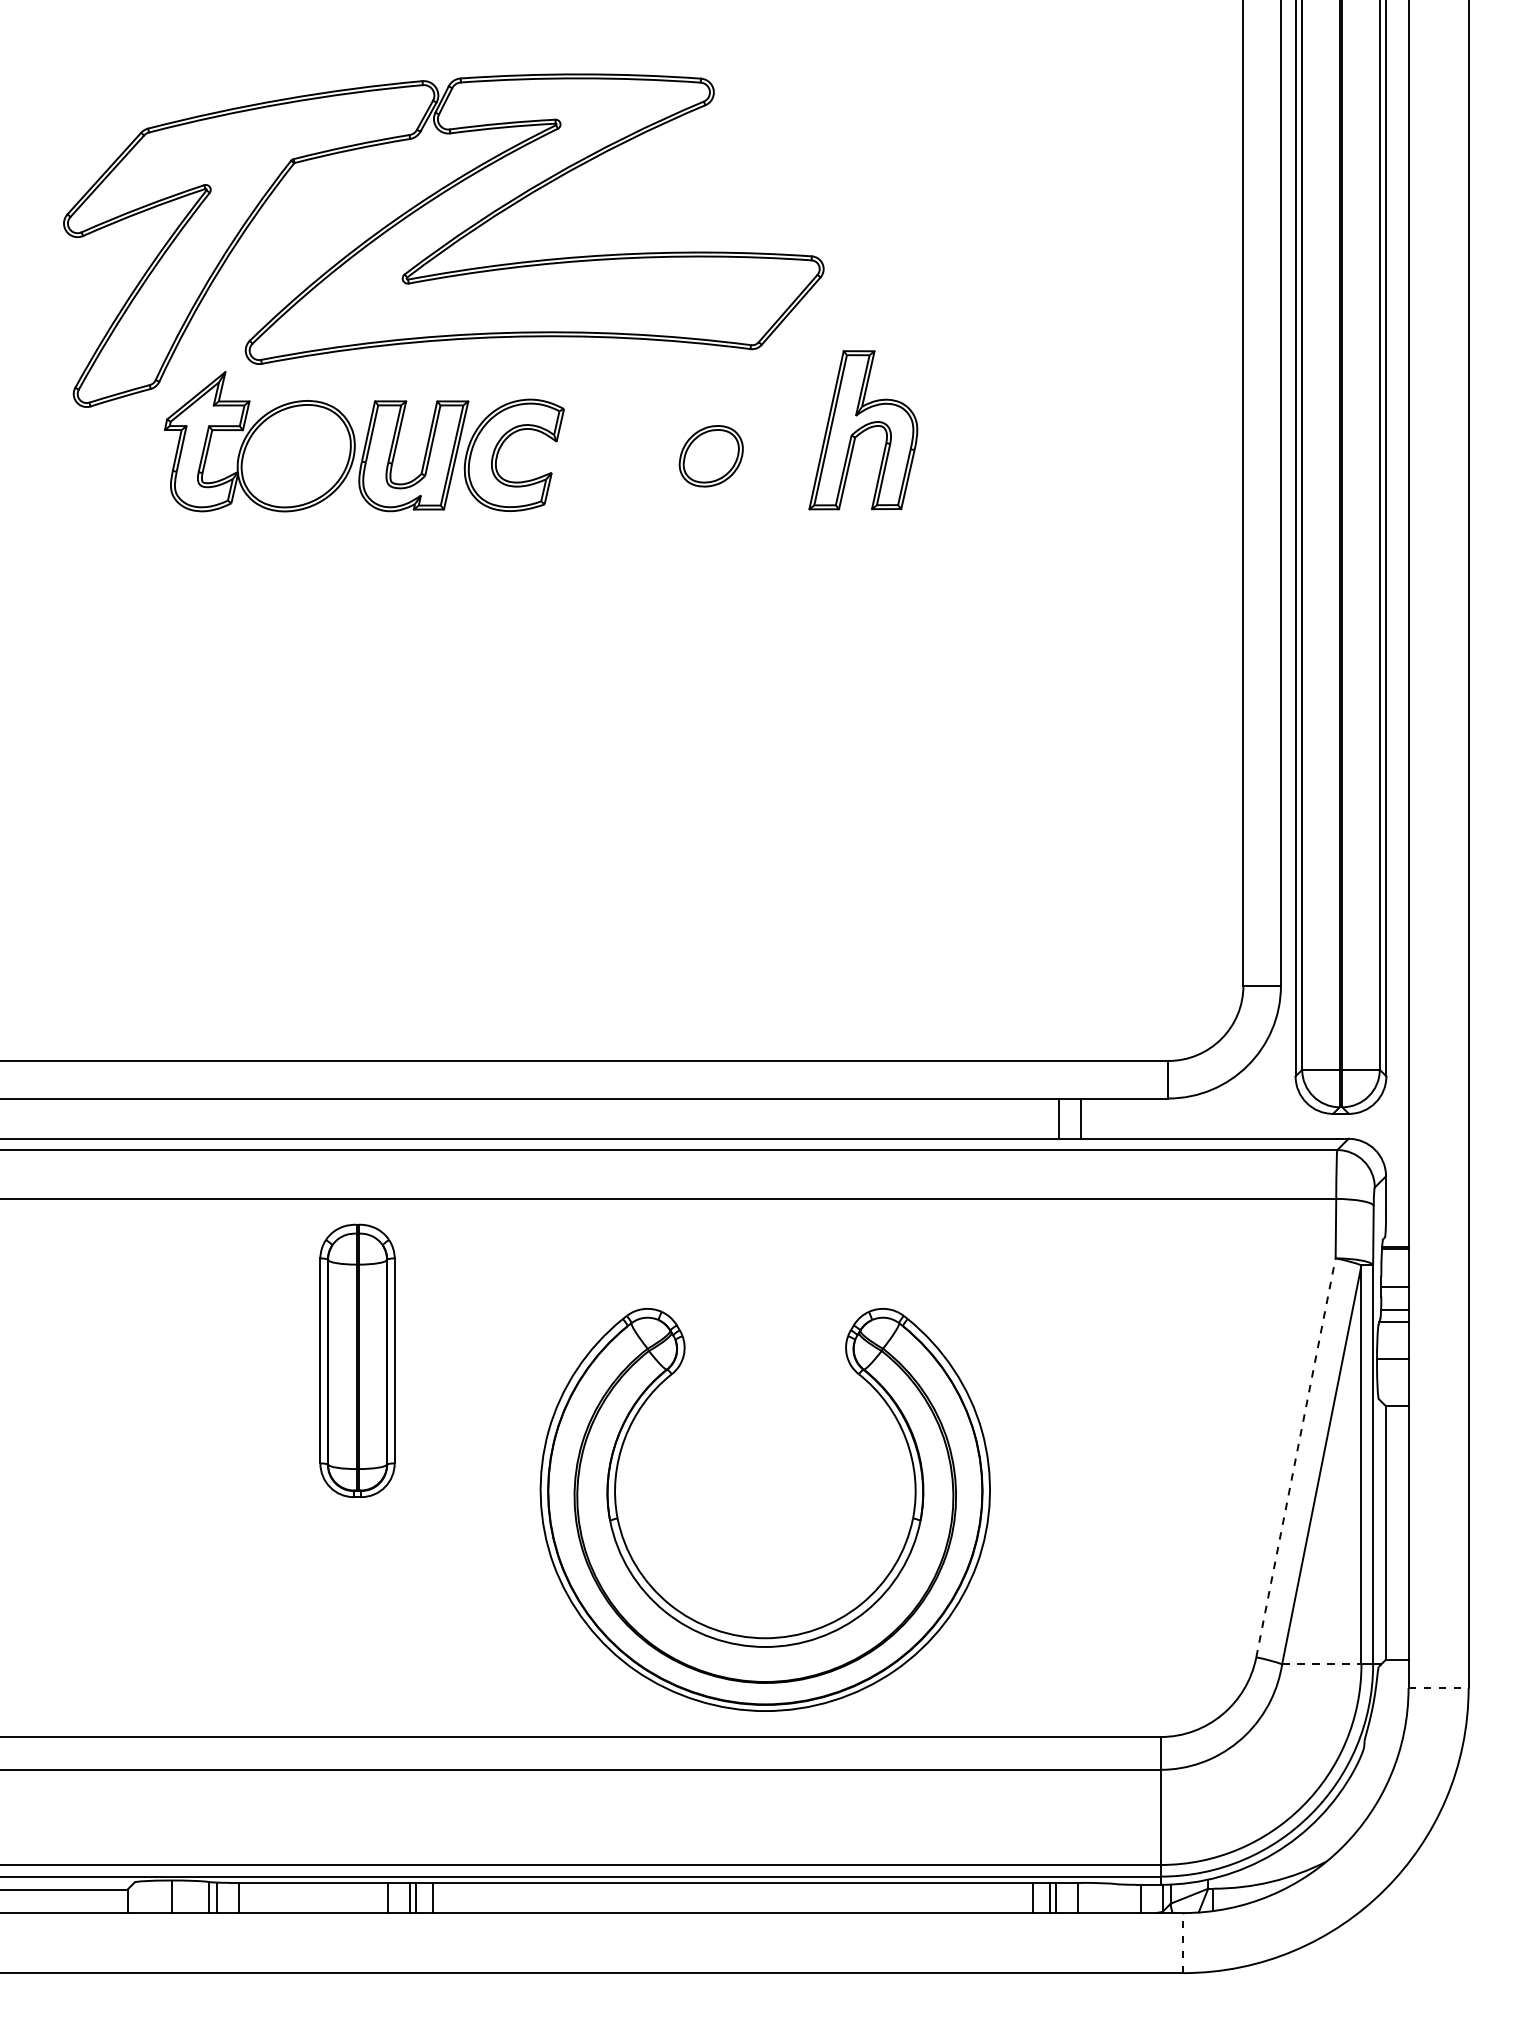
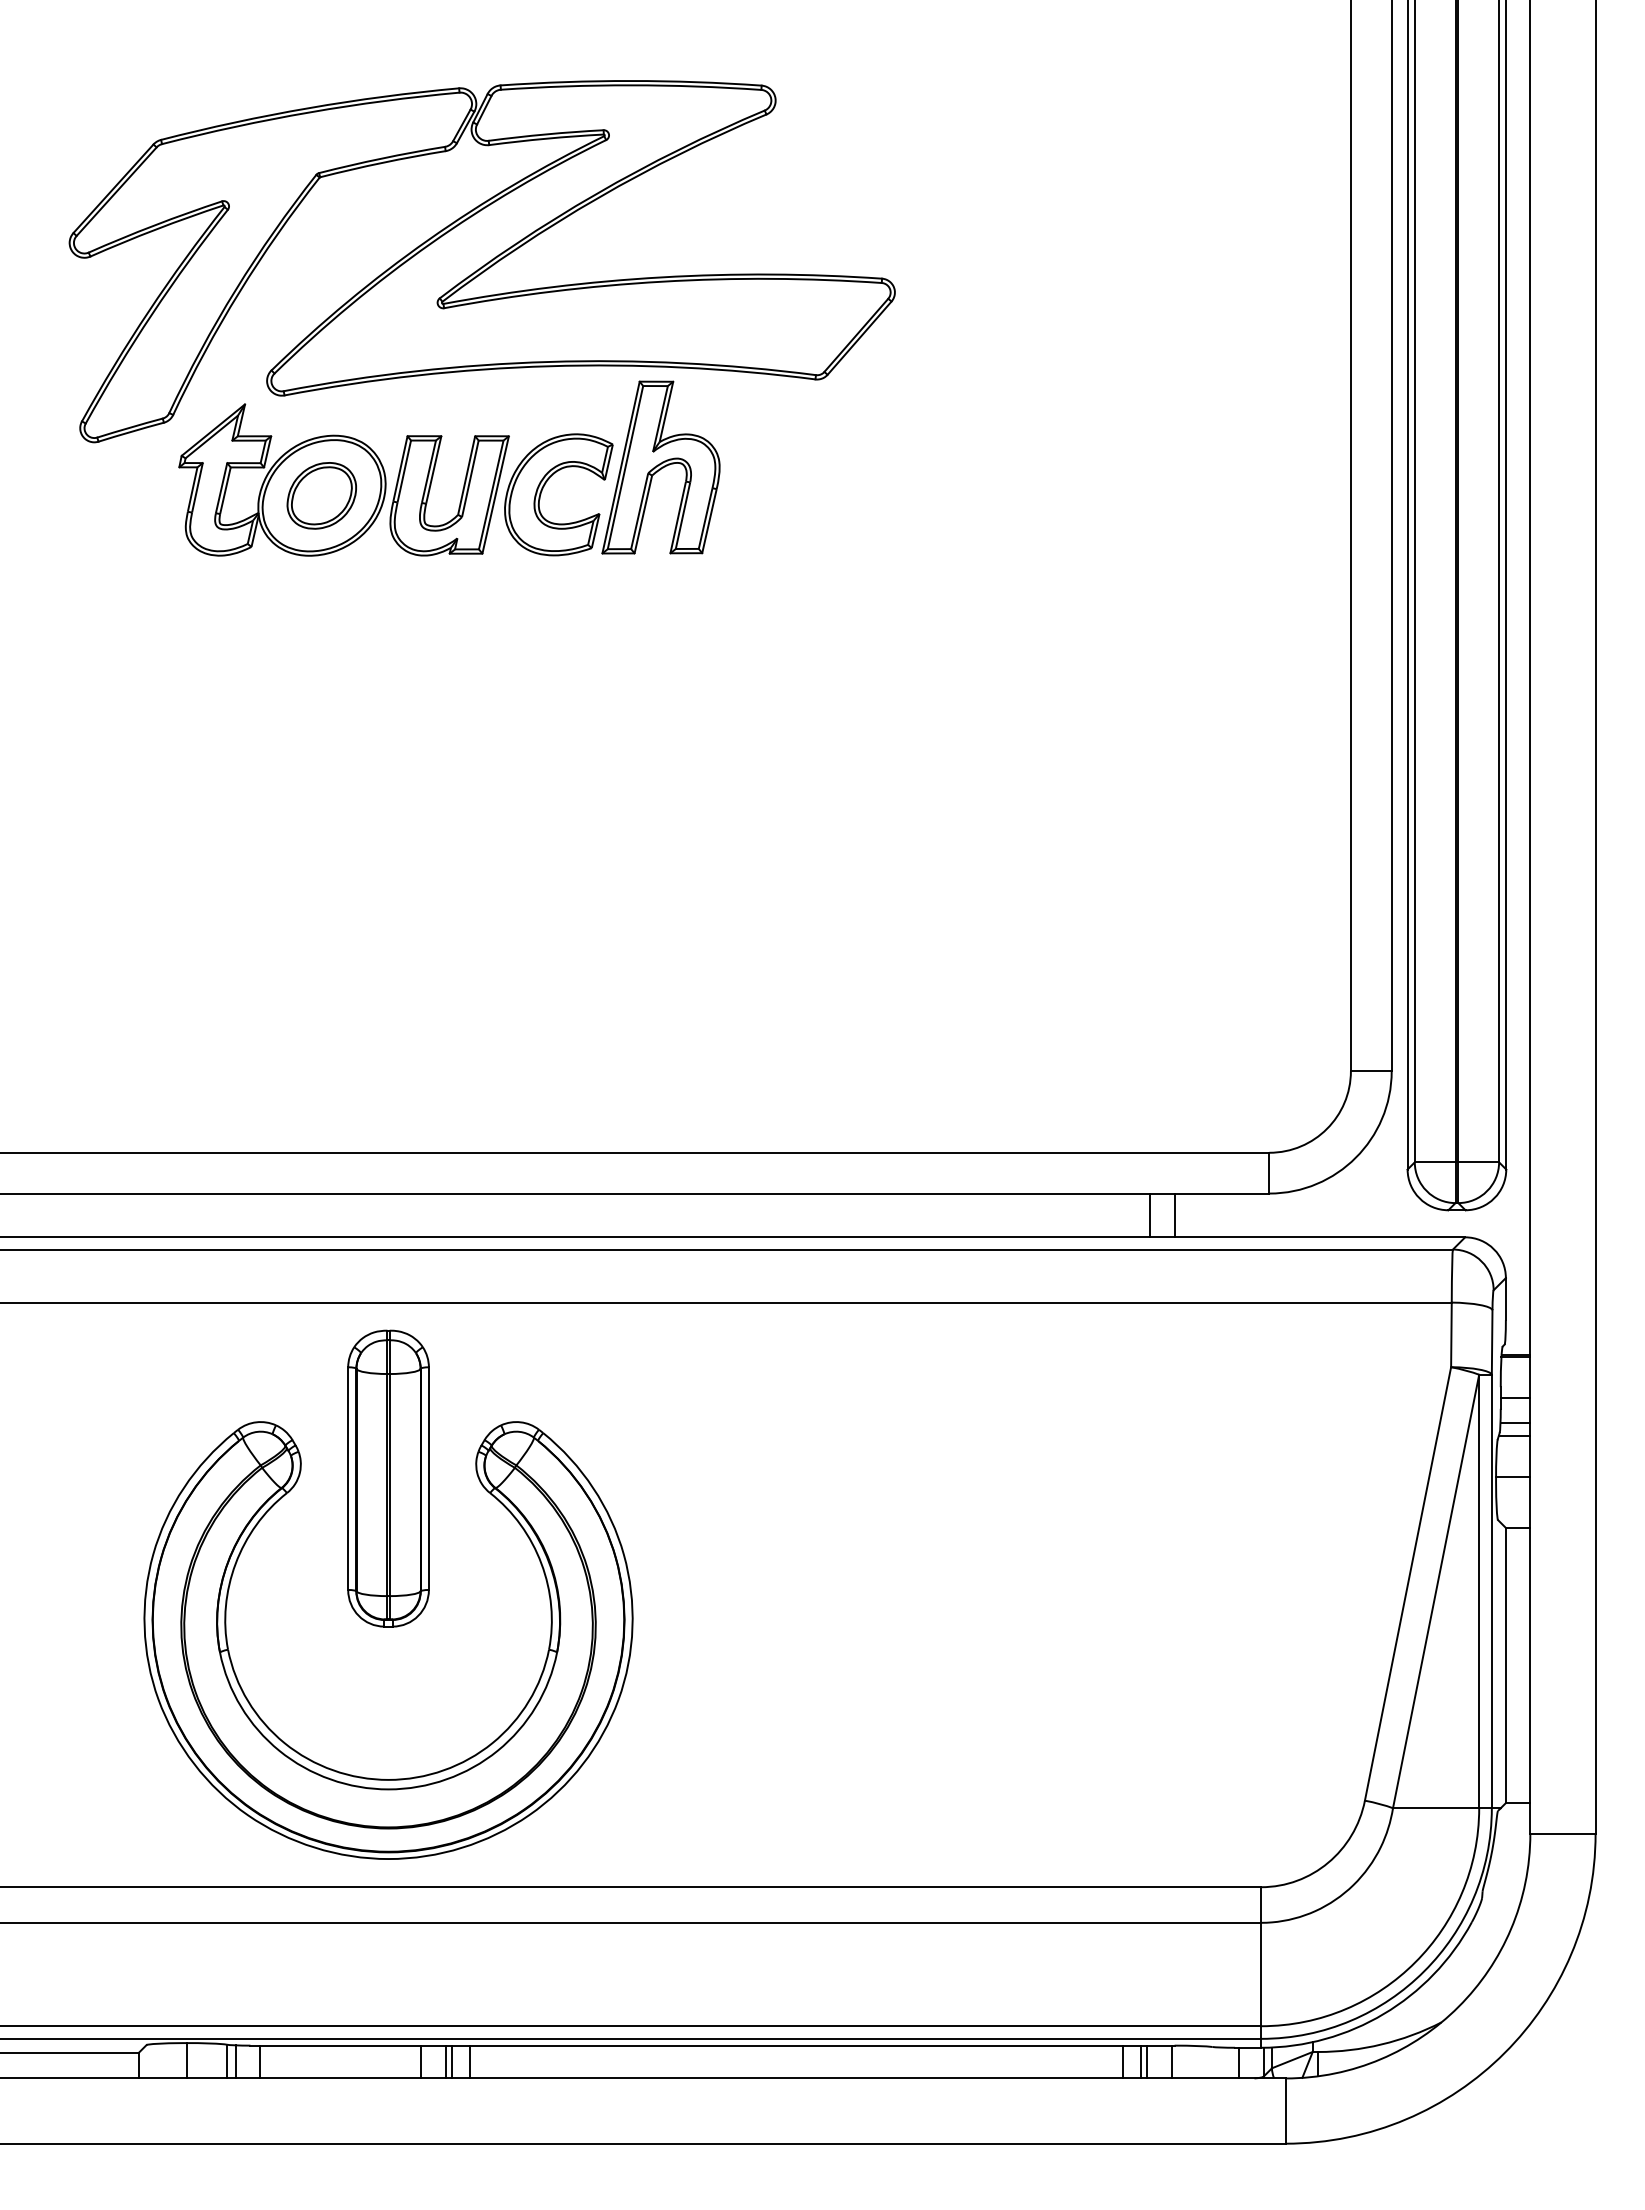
part: (862, 430) -> (660, 467), moved
part: (710, 455) -> (321, 495), moved
line: (1296, 1457) -> (1408, 1583), dashed -> solid
part: (759, 1636) -> (382, 1778), moved
line: (1322, 1664) -> (1436, 1808), dashed -> solid
line: (1438, 1687) -> (1562, 1833), dashed -> solid
line: (1183, 1943) -> (1285, 2111), dashed -> solid

